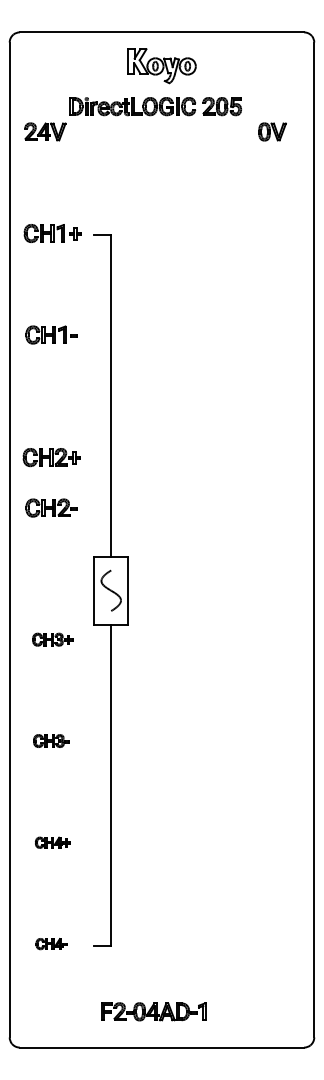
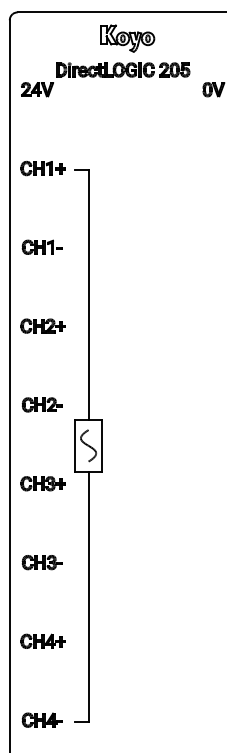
part: (51, 457) -> (43, 326), moved
part: (51, 507) -> (42, 404), moved
part: (52, 639) -> (43, 483), size x1.43
part: (51, 740) -> (42, 562), size x1.43
part: (52, 842) -> (43, 641), size x1.67
part: (51, 943) -> (42, 719), size x1.67

